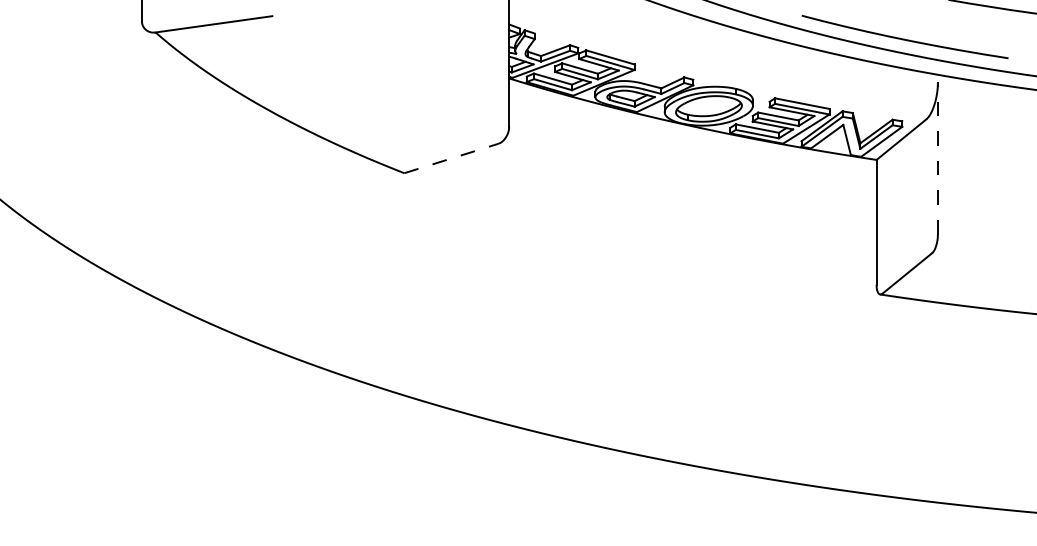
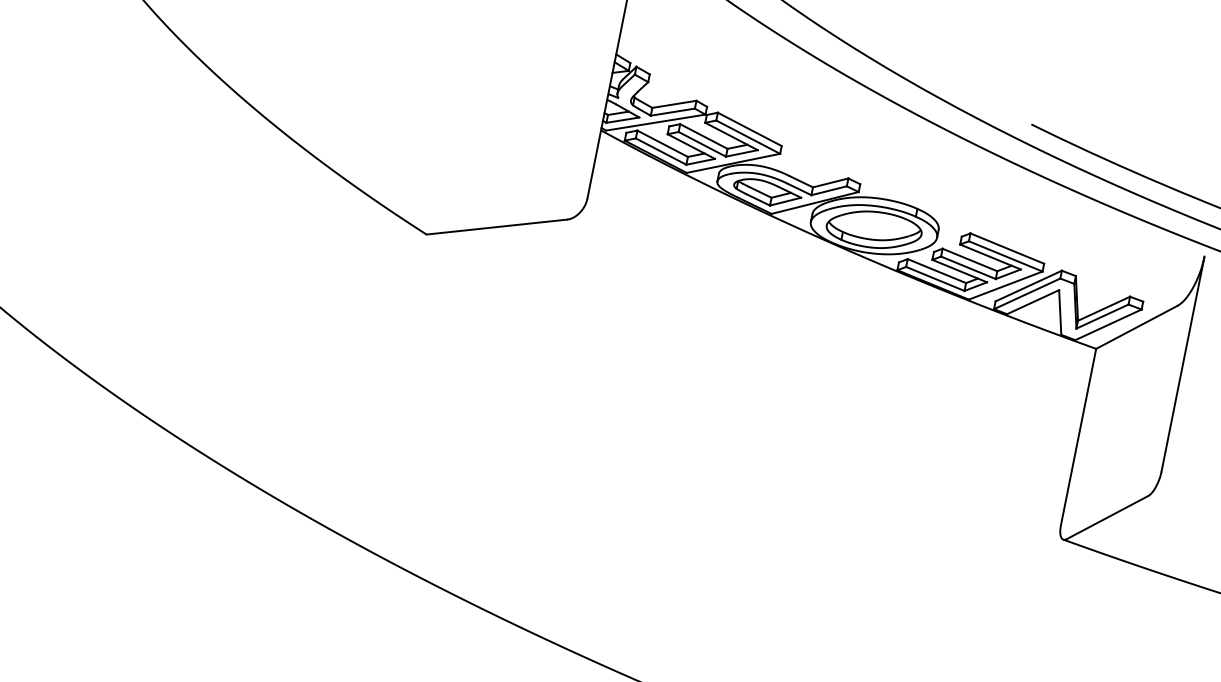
line: (937, 157) -> (1182, 362), dashed -> solid
line: (451, 158) -> (497, 227), dashed -> solid

